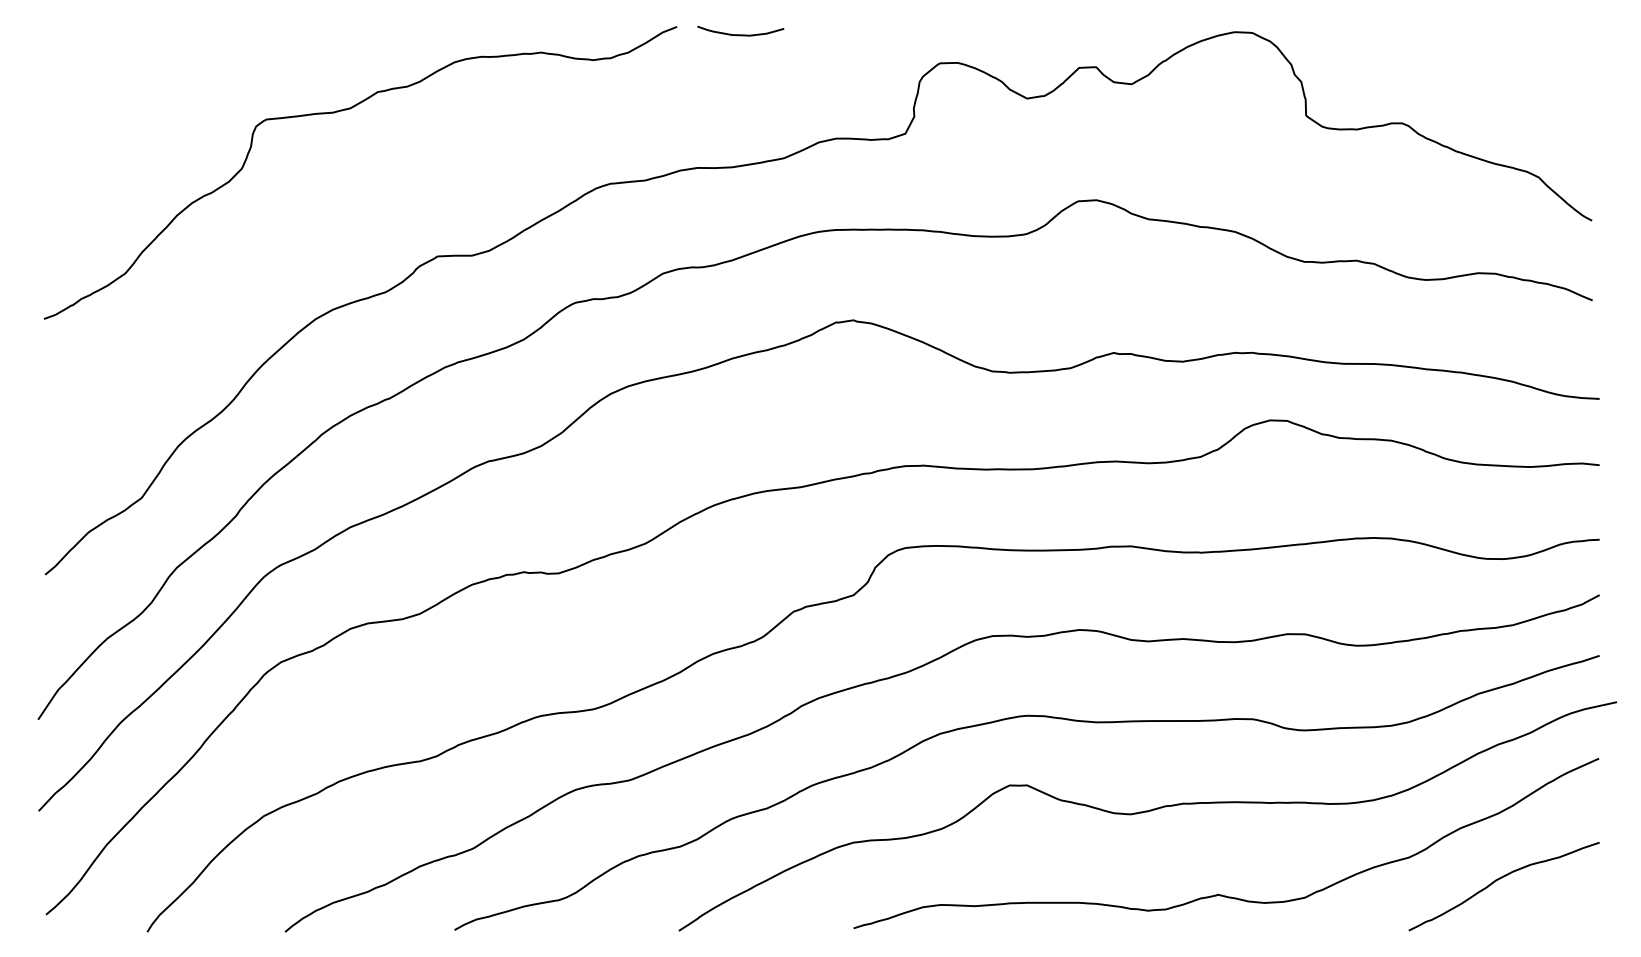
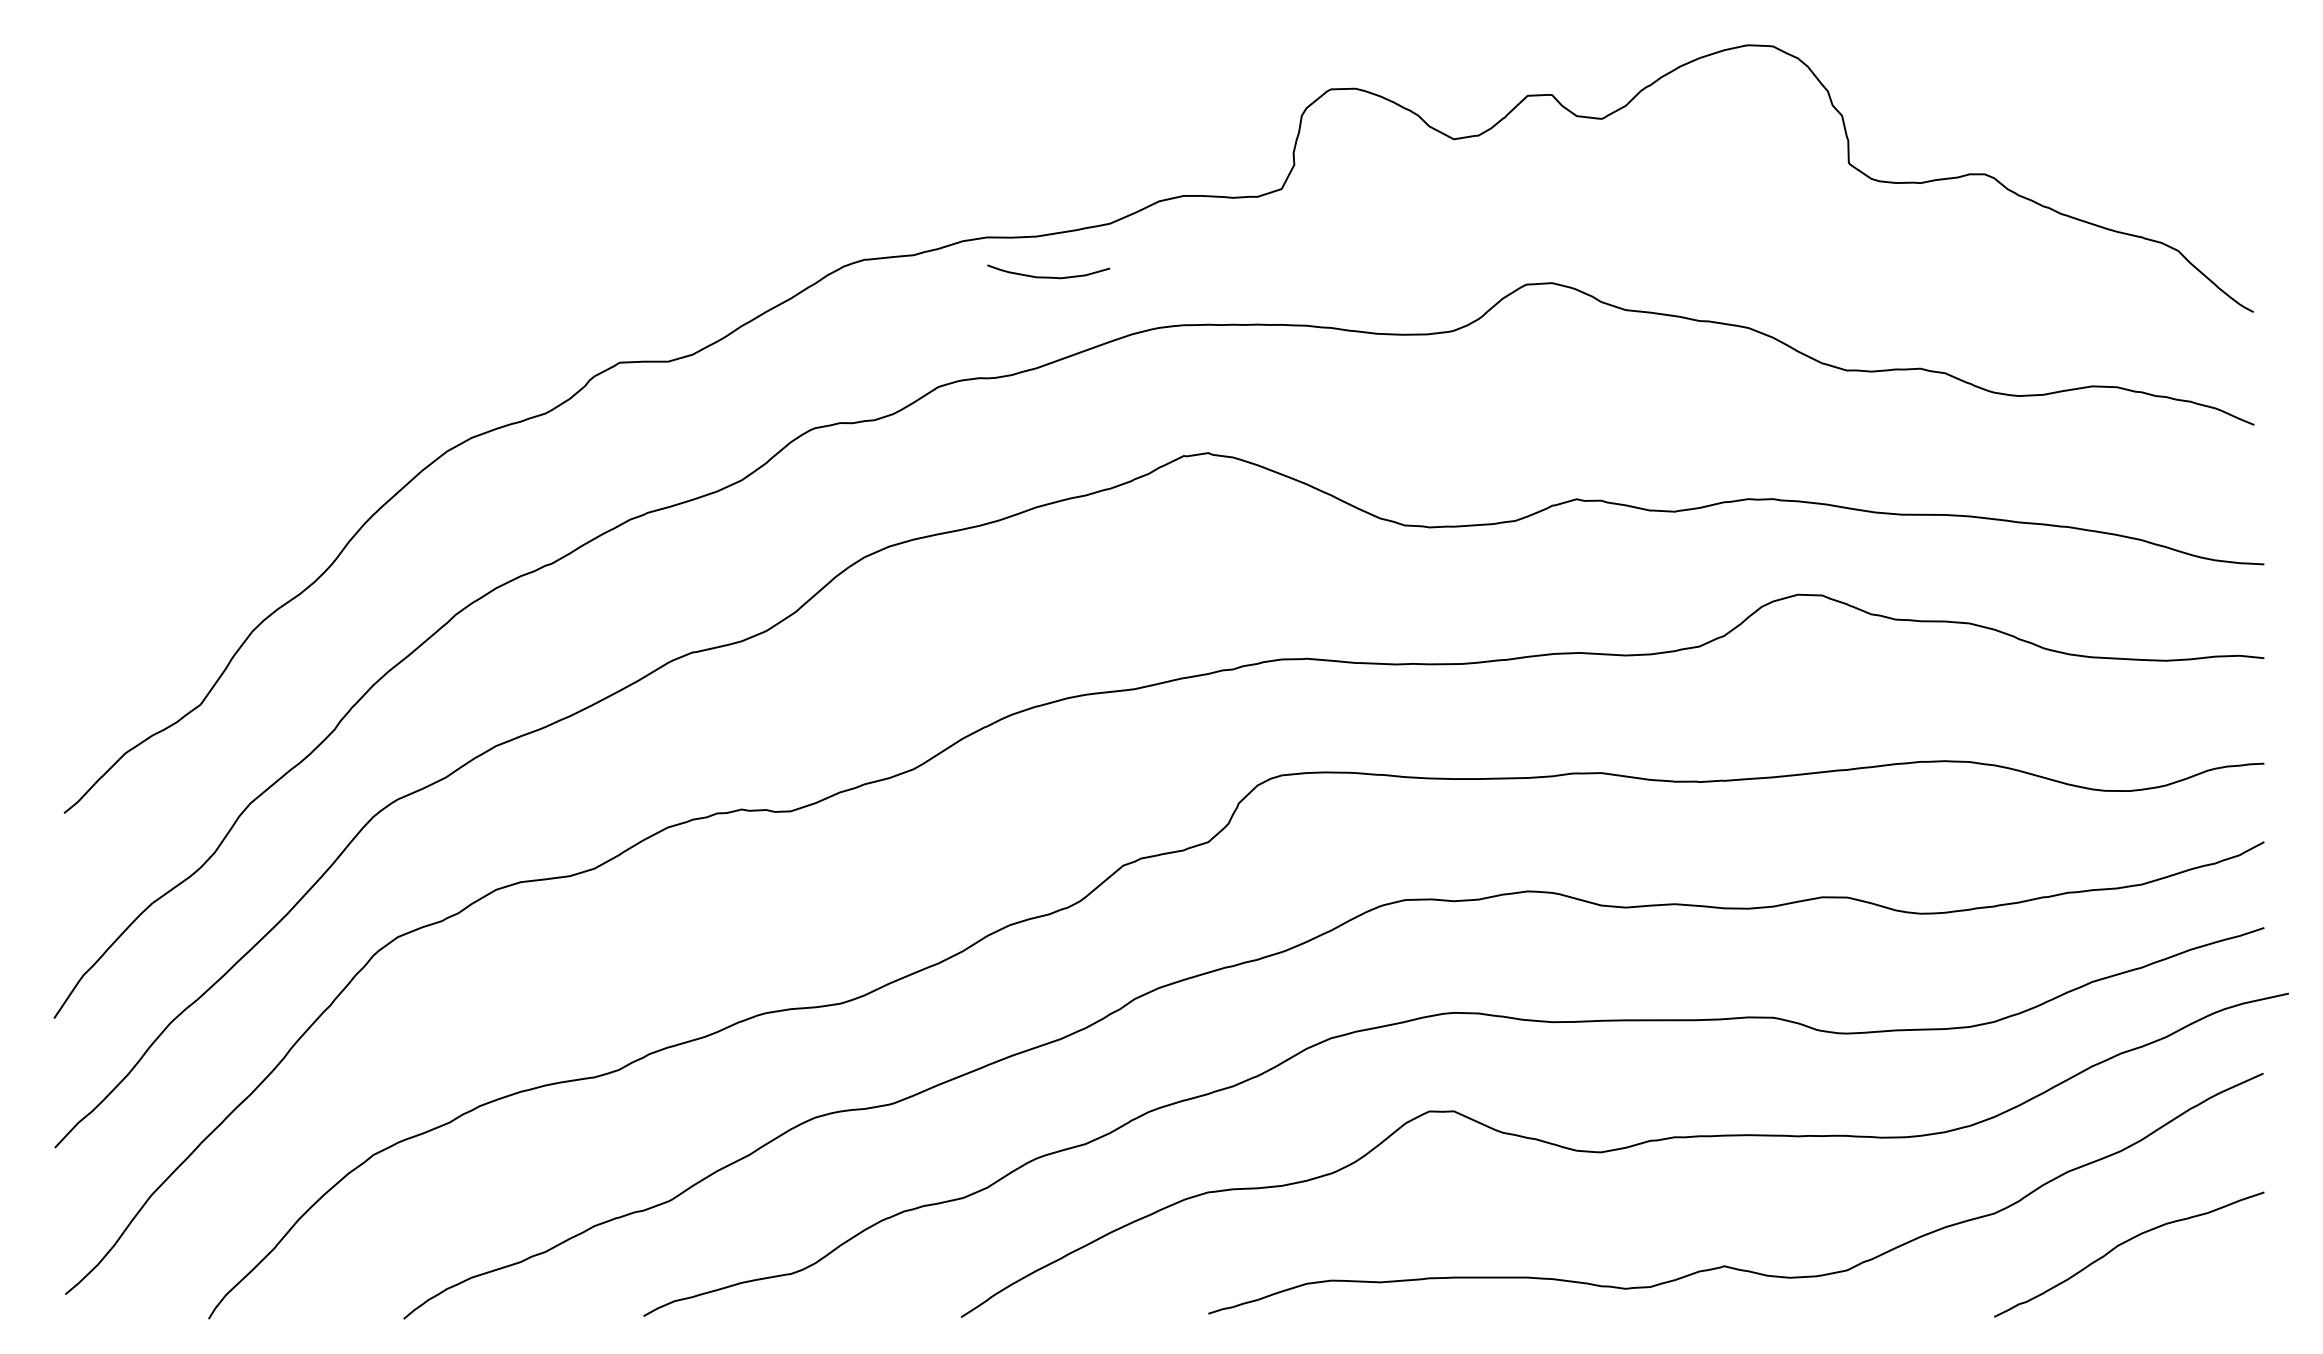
curve: (740, 34) -> (1048, 276), moved
curve: (347, 110) -> (491, 155), removed

